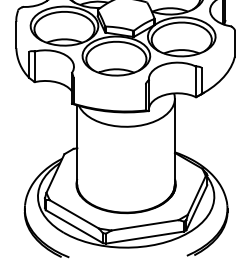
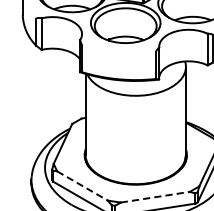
line: (74, 214) -> (82, 186), solid -> dashed
line: (145, 225) -> (155, 197), solid -> dashed

